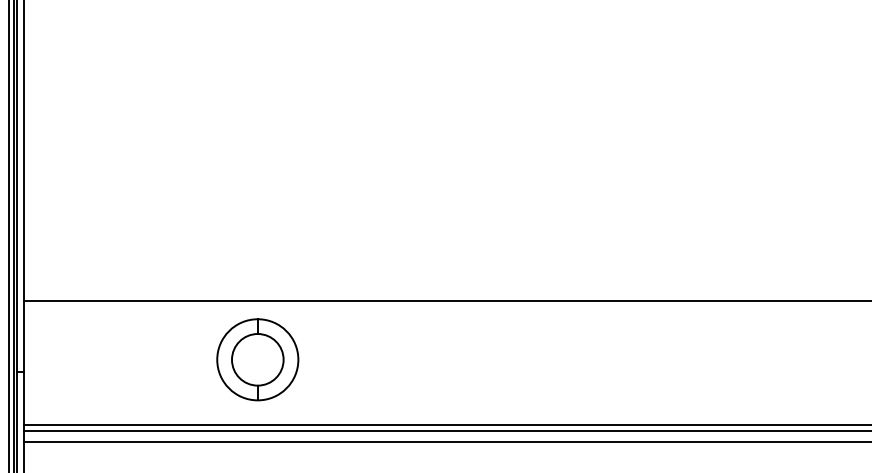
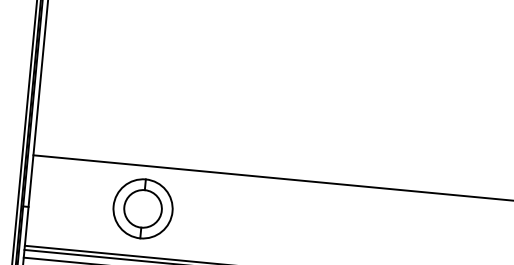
part: (257, 359) -> (142, 208), moved

